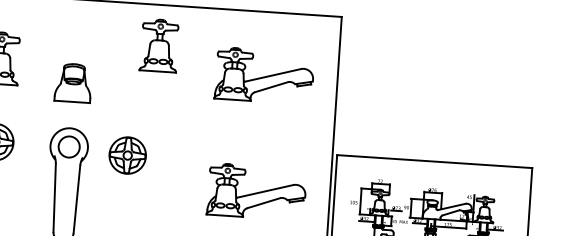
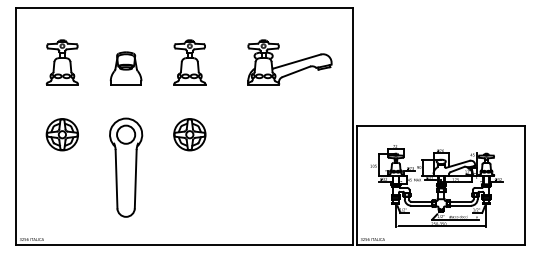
part: (159, 45) -> (189, 62), moved
part: (72, 82) -> (125, 68), moved
part: (127, 155) -> (189, 134), moved
part: (256, 191) -> (289, 162), removed

